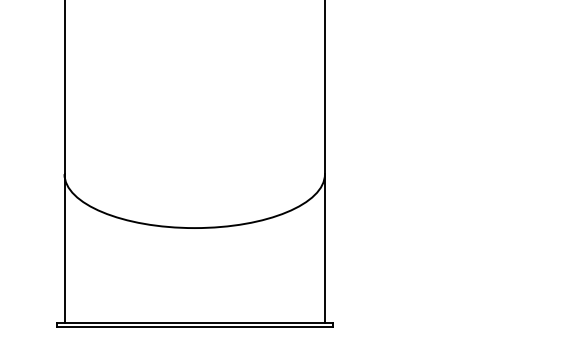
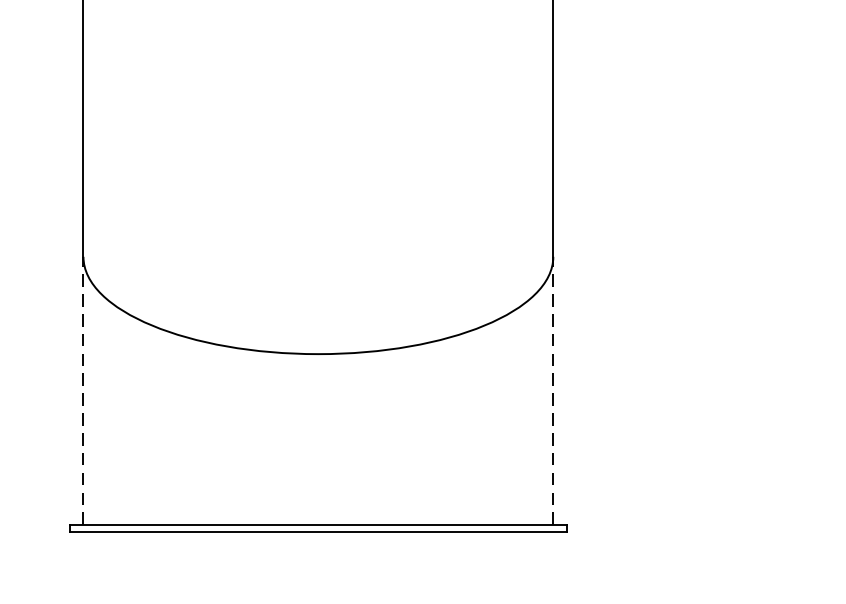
line: (64, 247) -> (83, 389), solid -> dashed
line: (324, 247) -> (552, 389), solid -> dashed

